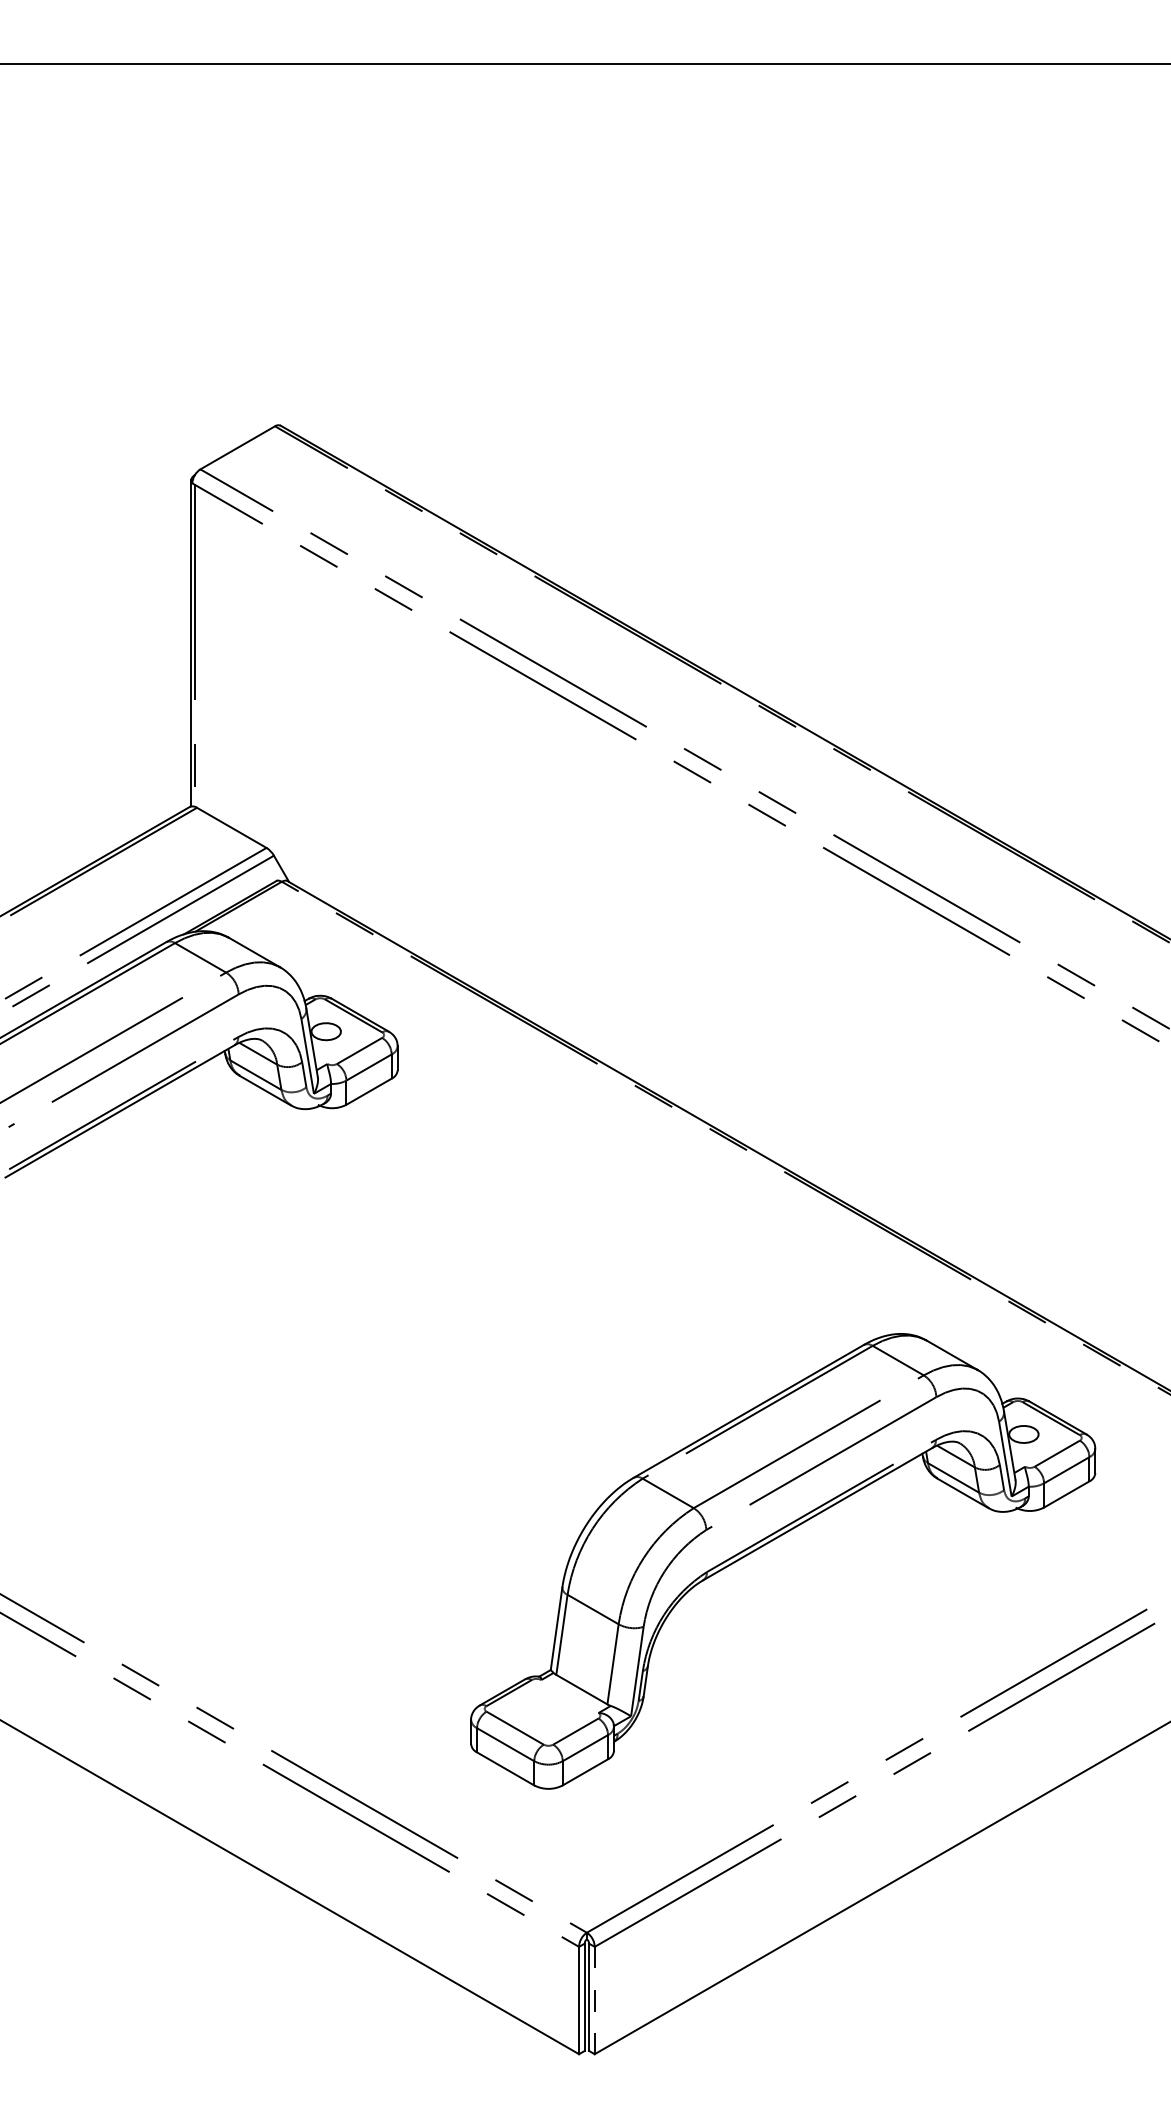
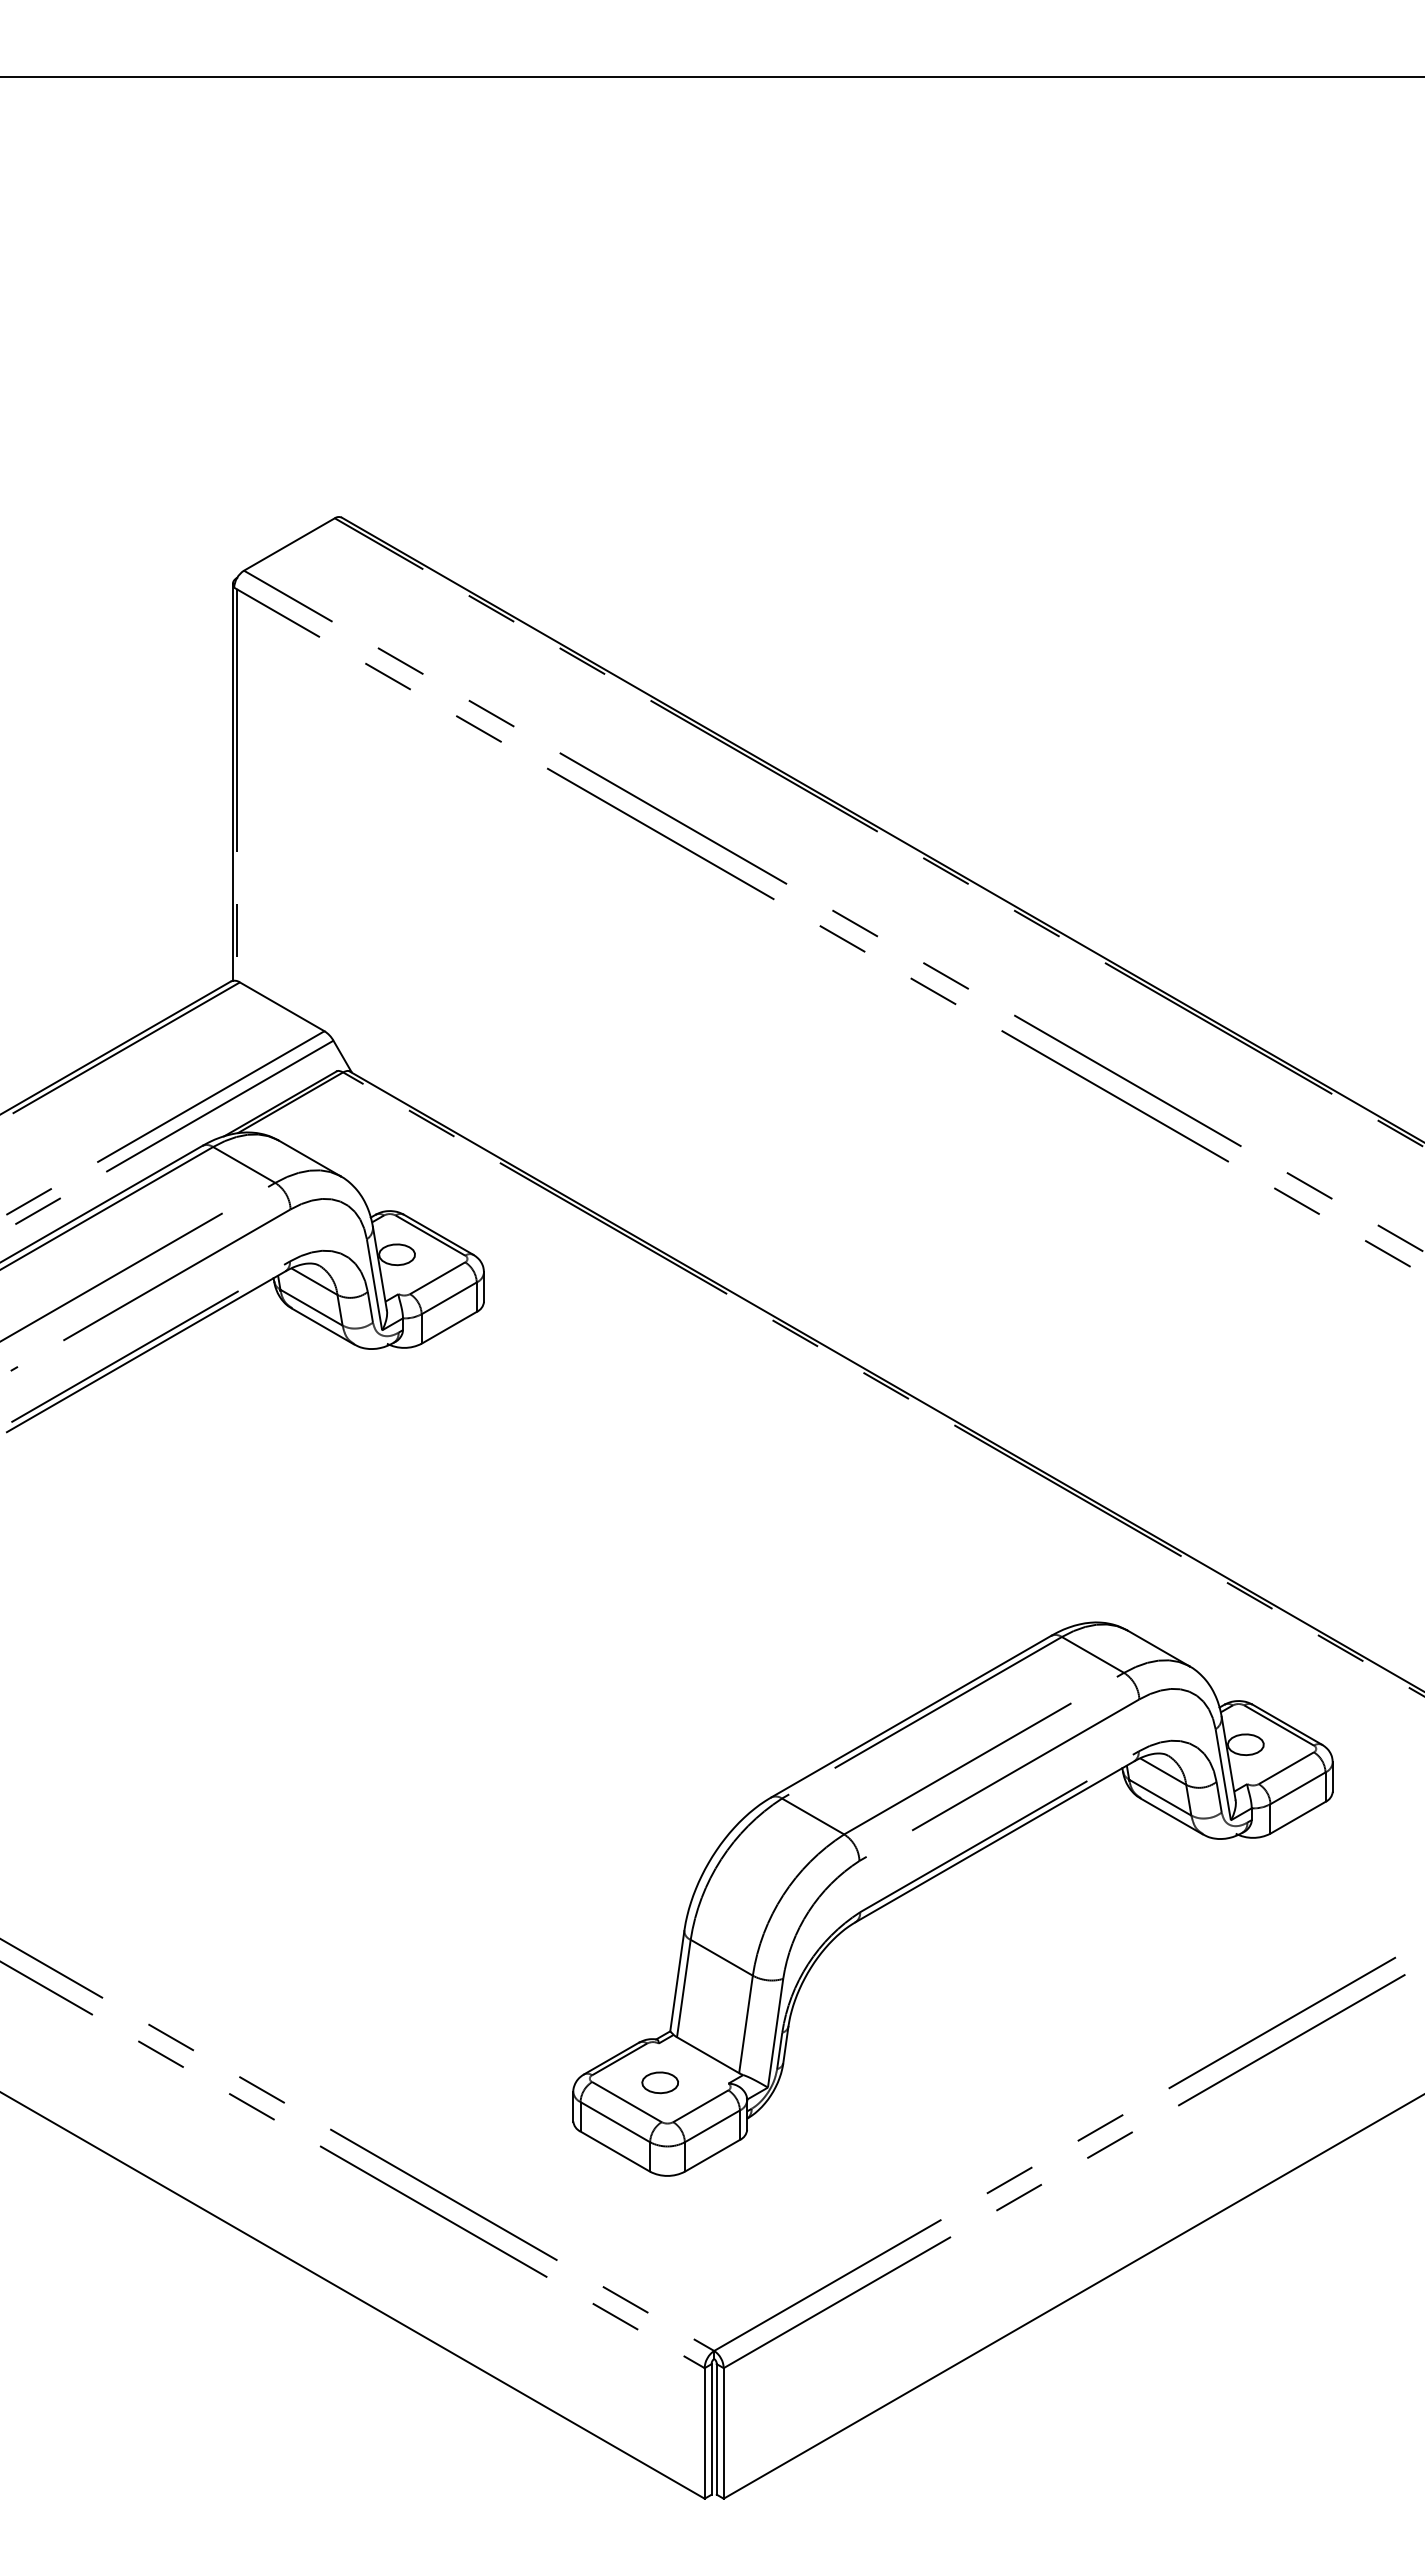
part: (541, 1712) -> (659, 2082), added
line: (594, 2000) -> (723, 2433), dashed -> solid

